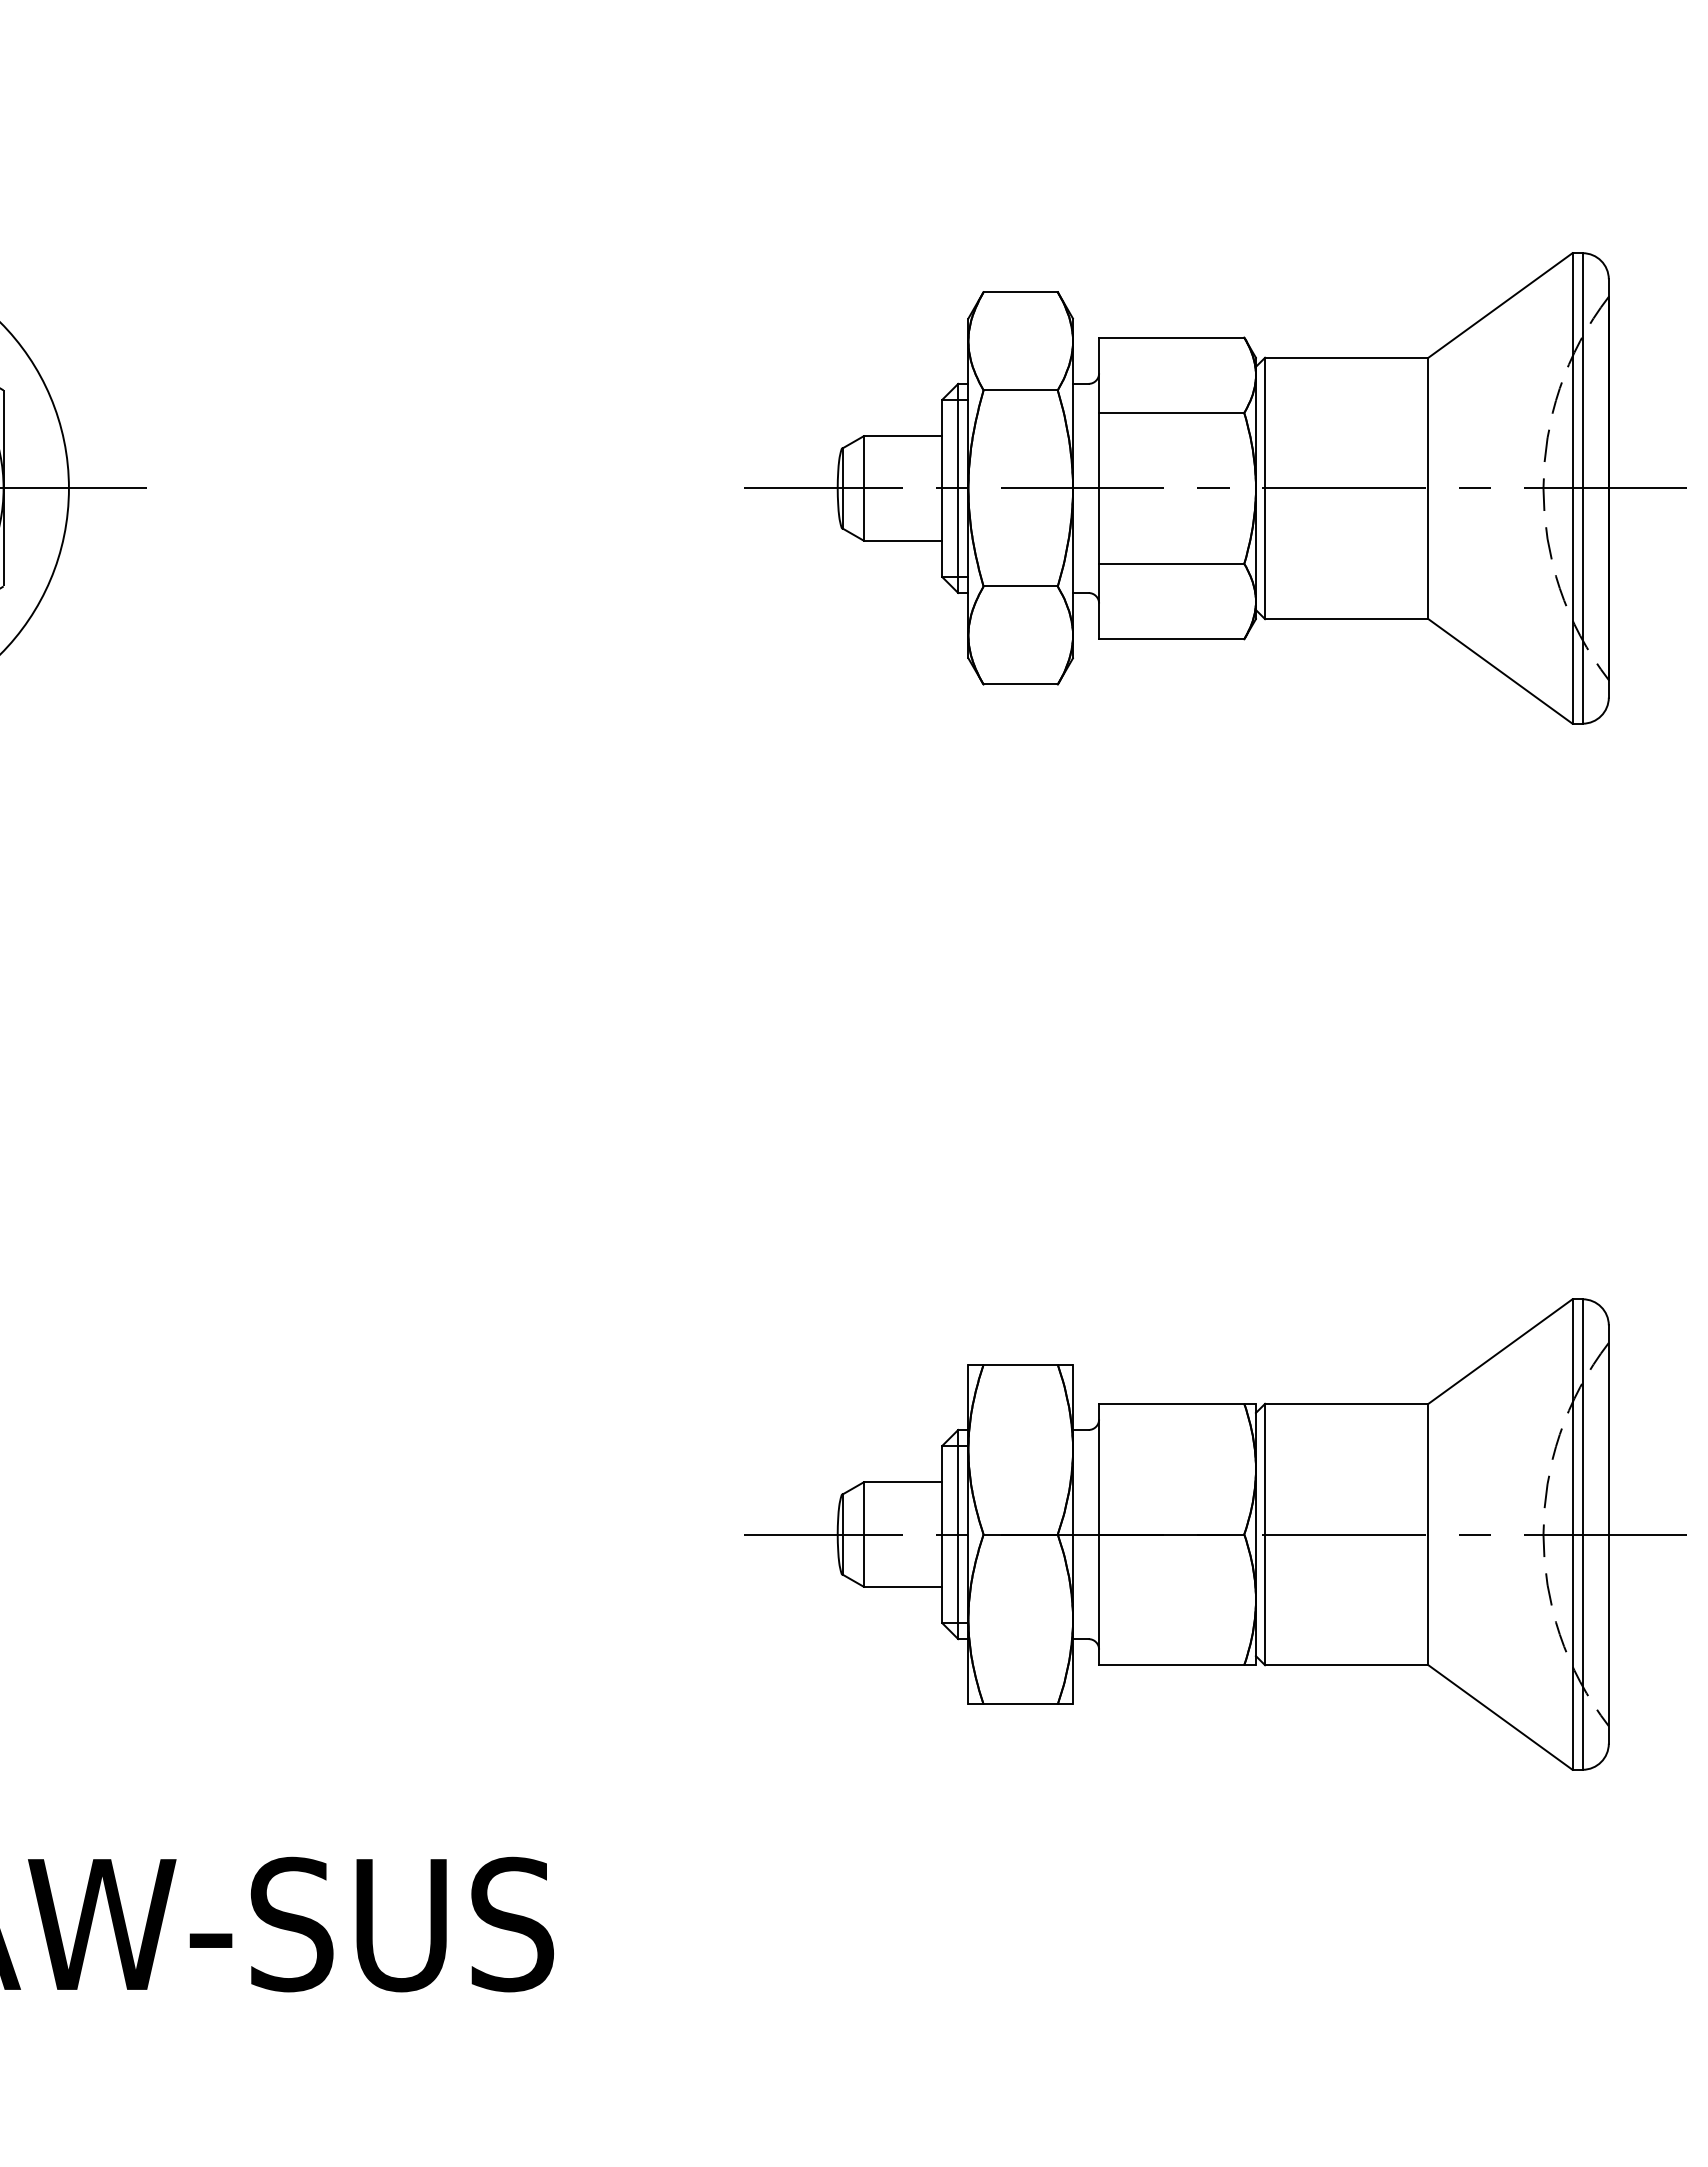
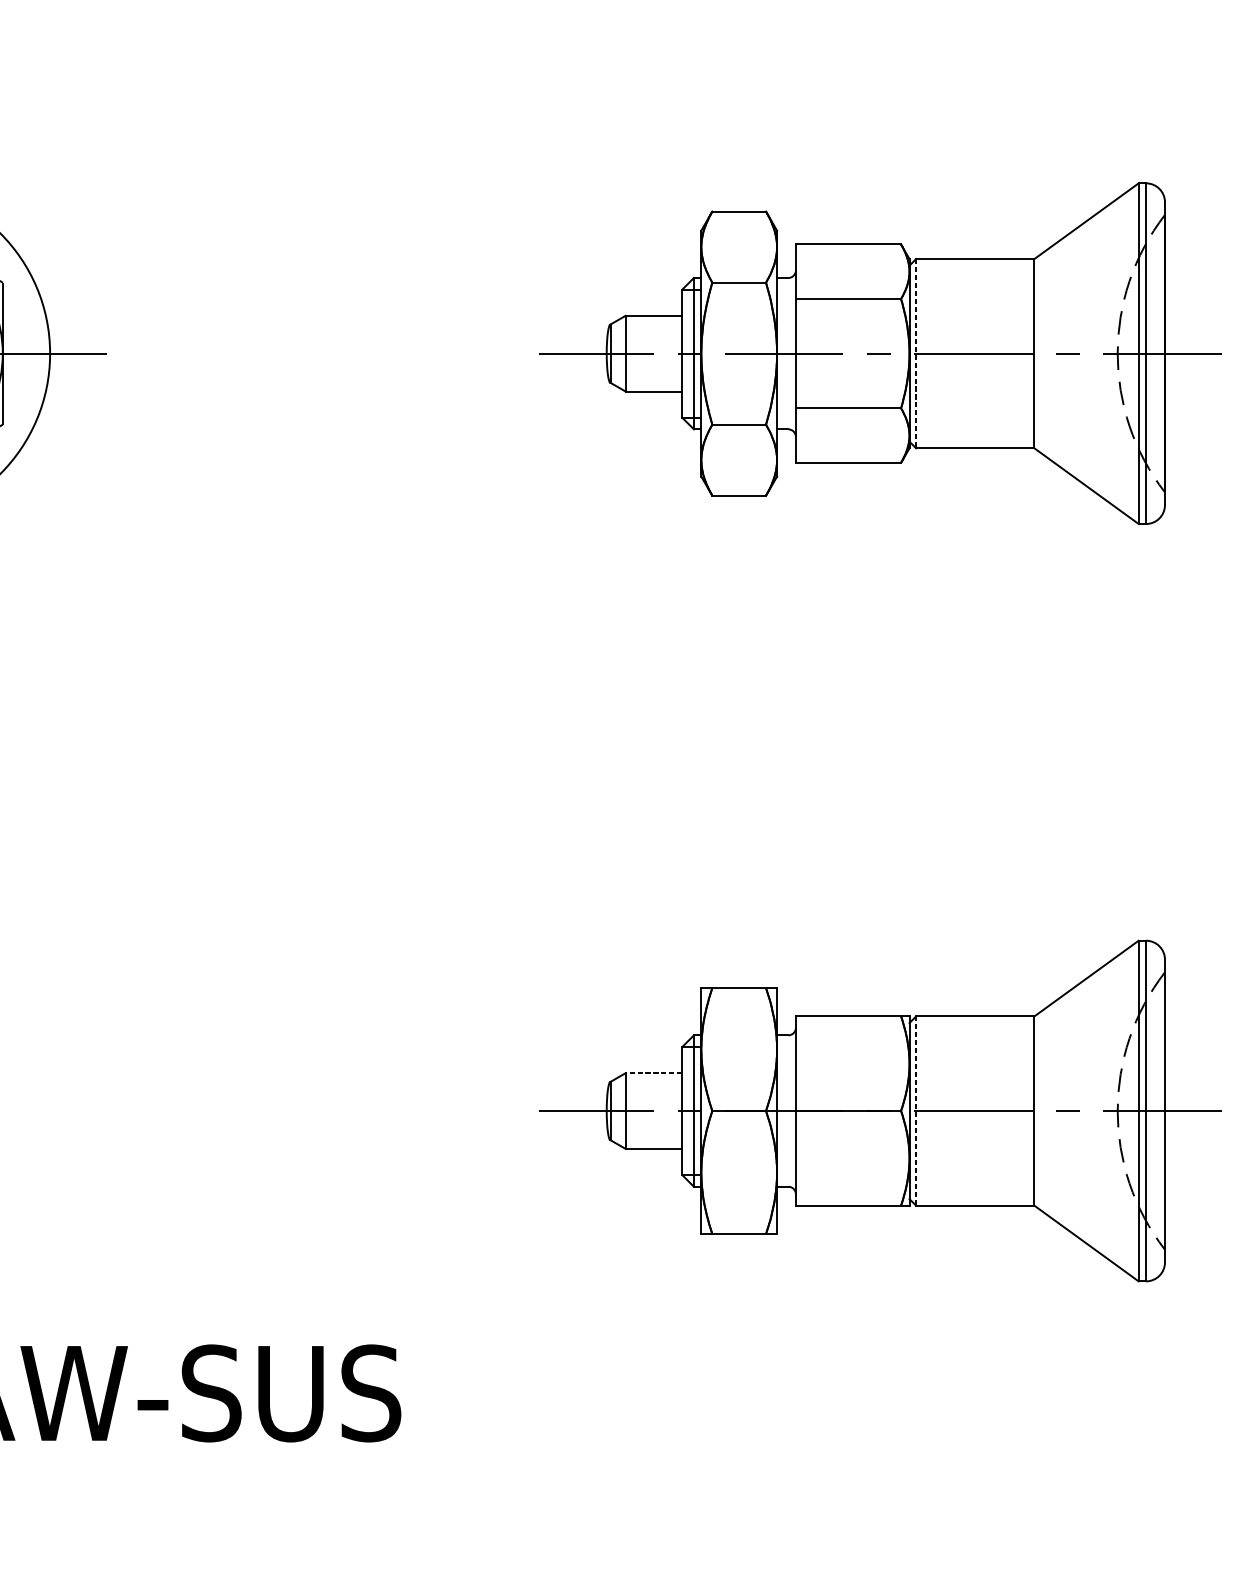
line: (1265, 488) -> (916, 353), solid -> dashed
line: (902, 1482) -> (653, 1073), solid -> dashed
line: (1265, 1534) -> (916, 1111), solid -> dashed

